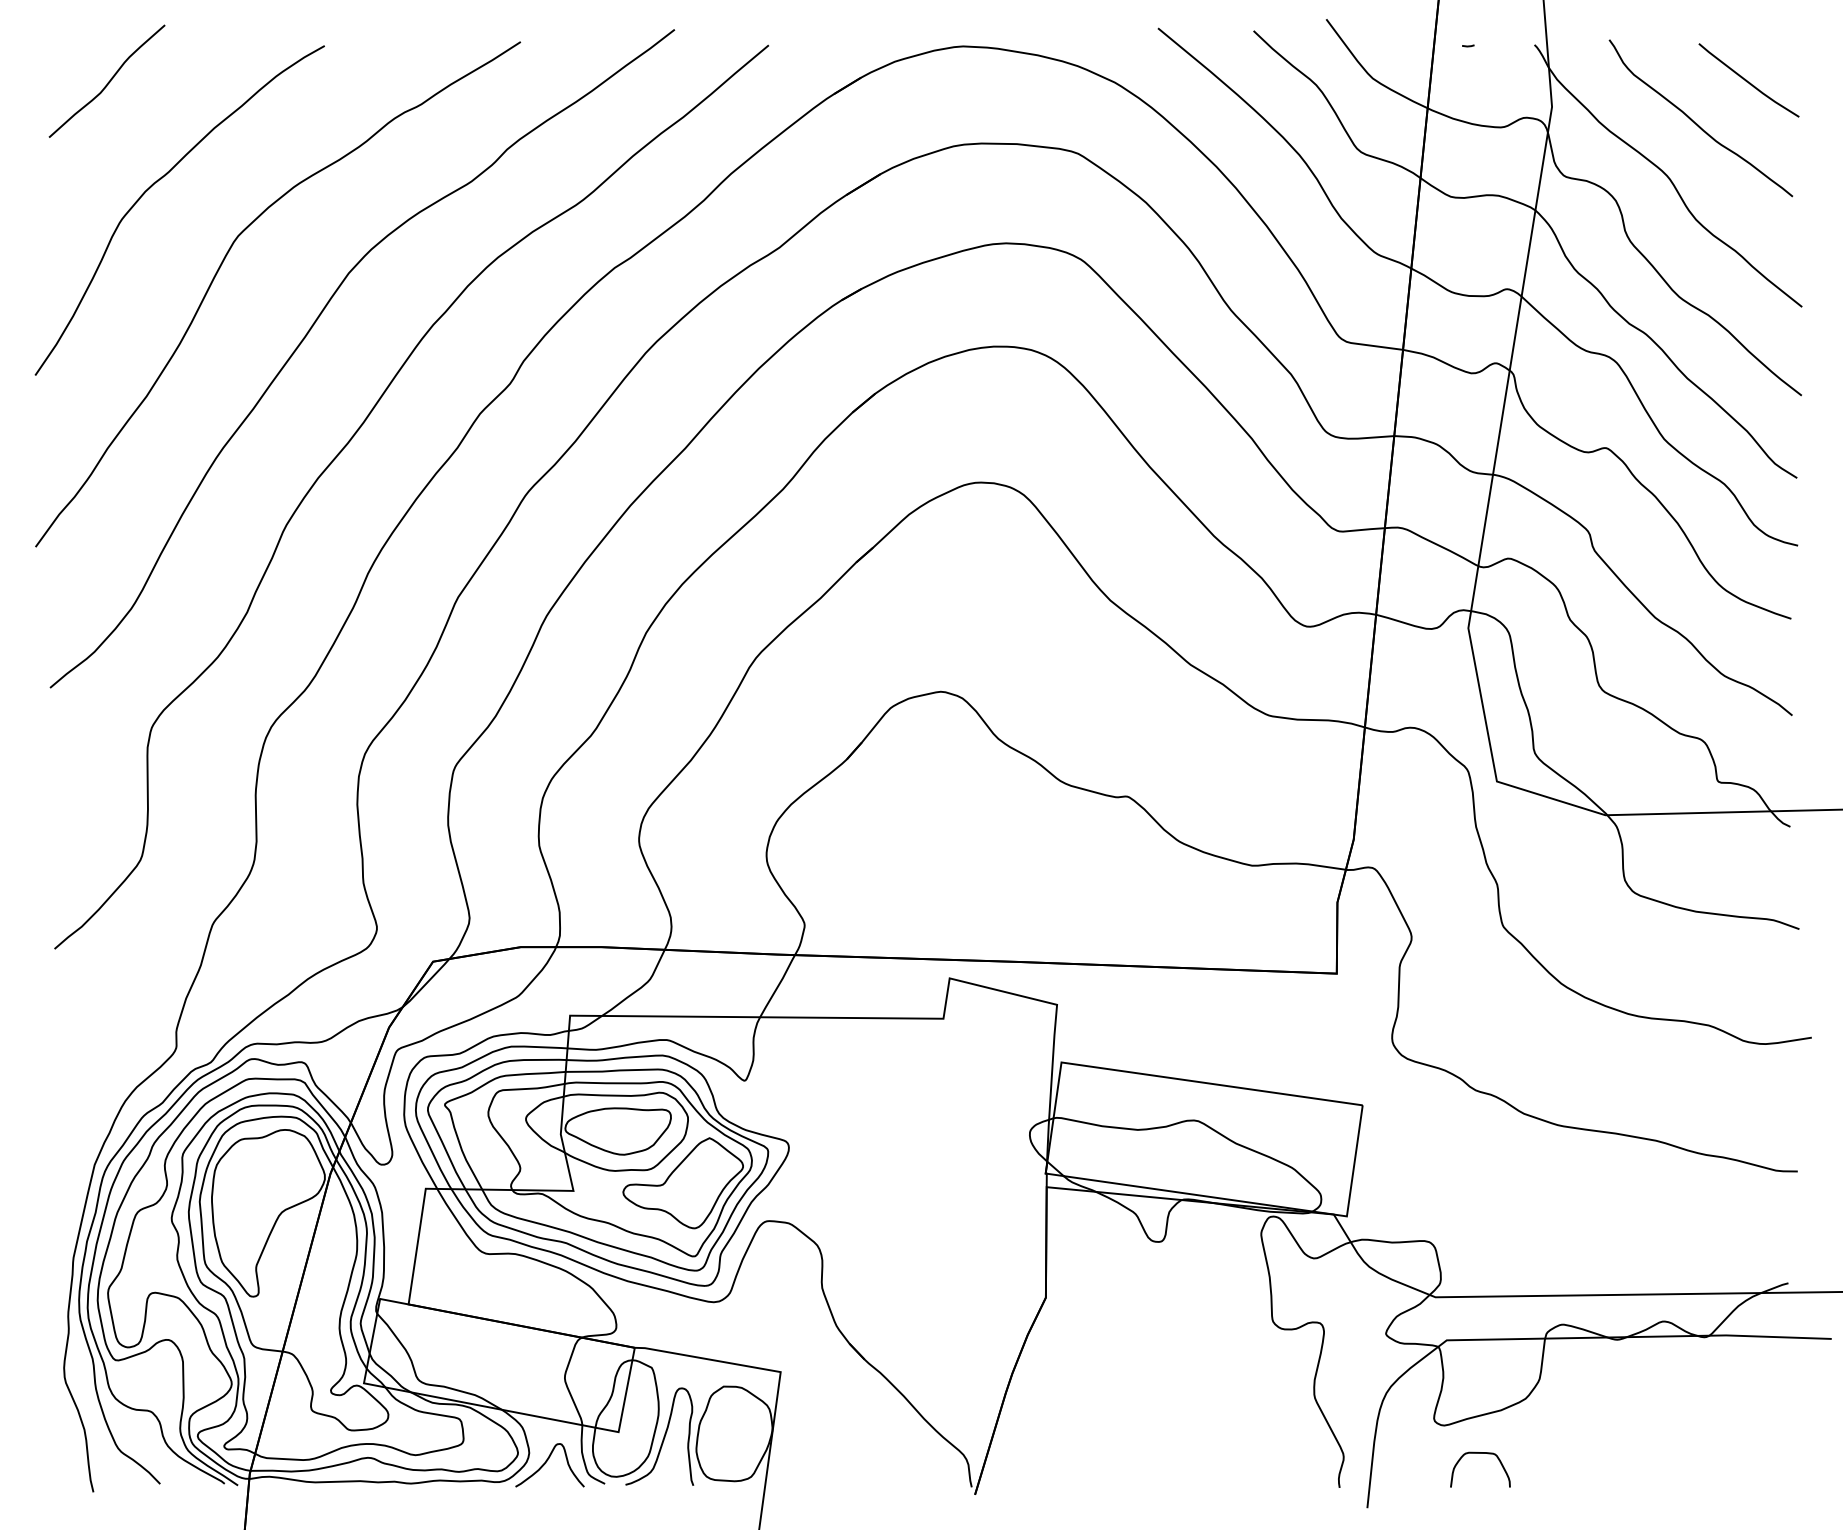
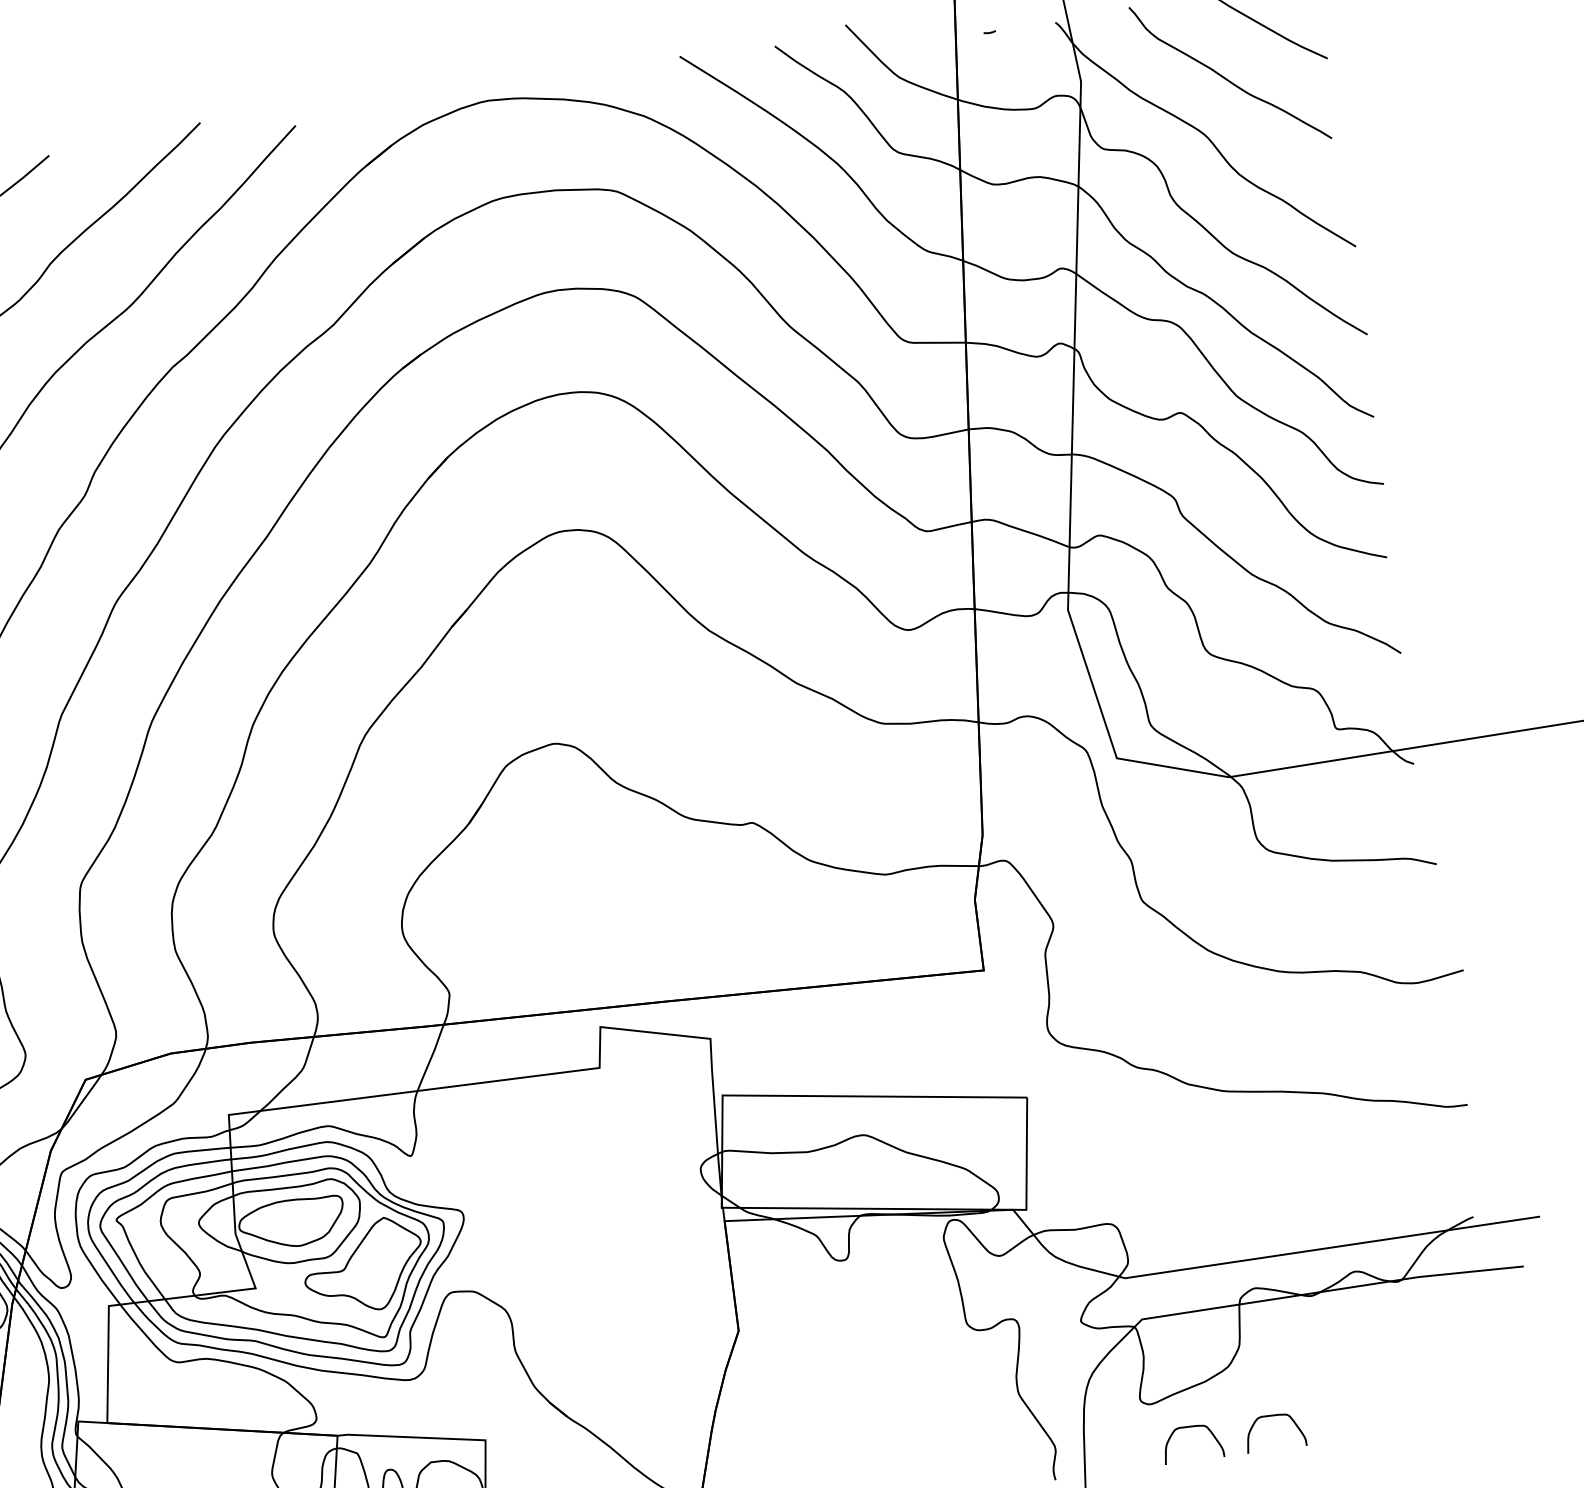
curve: (1563, 1453) -> (1273, 1416), added

